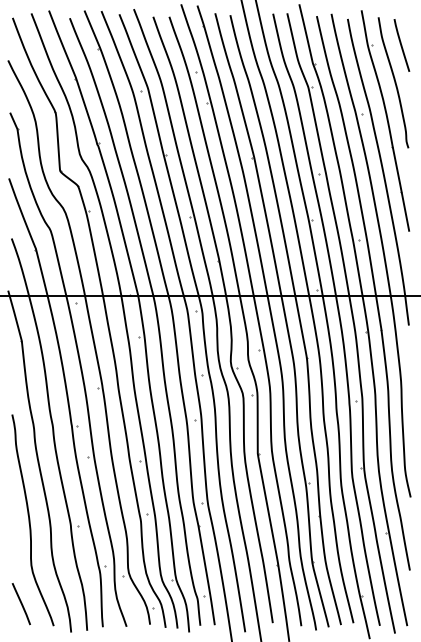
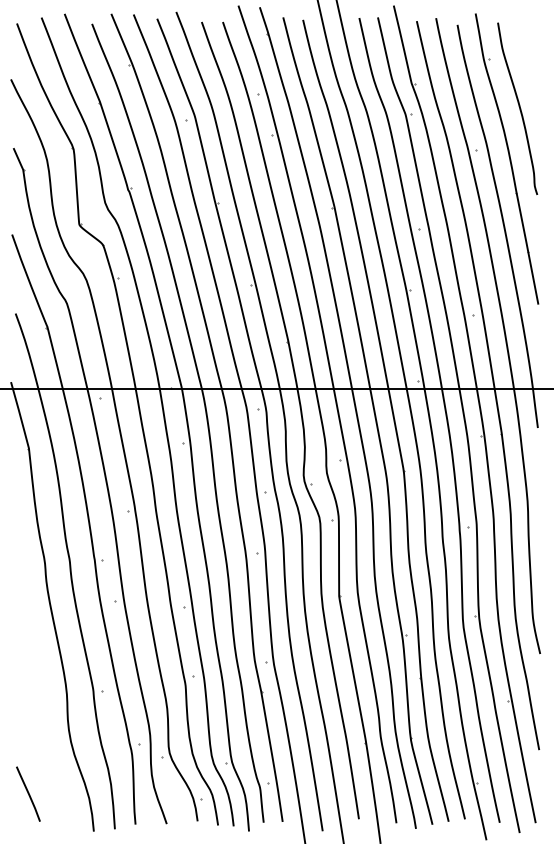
line: (401, 45) -> (528, 59), removed
curve: (30, 520) -> (40, 684), removed

